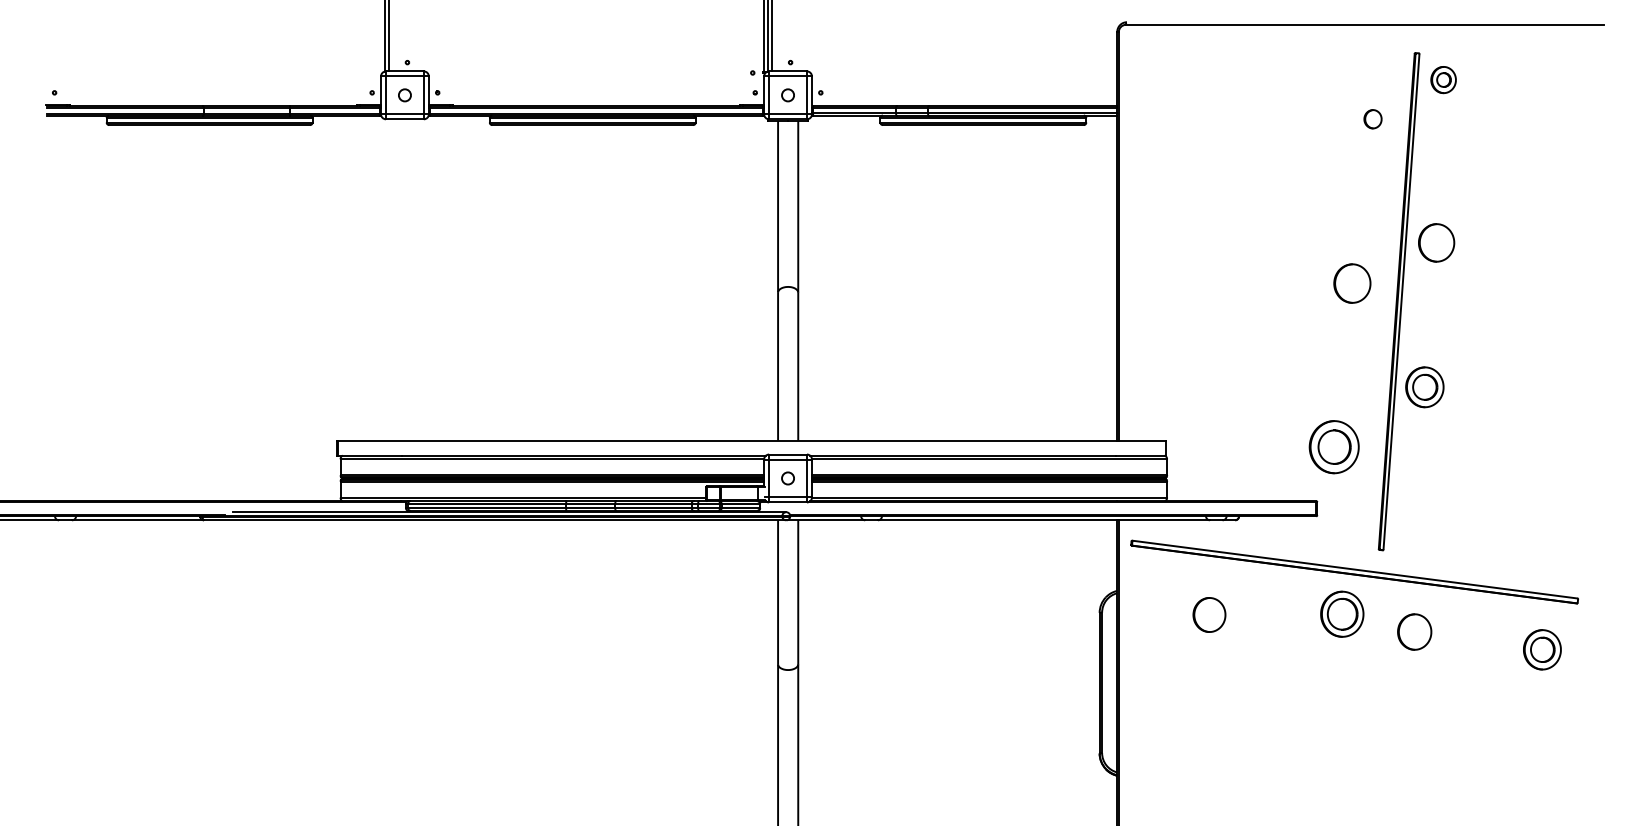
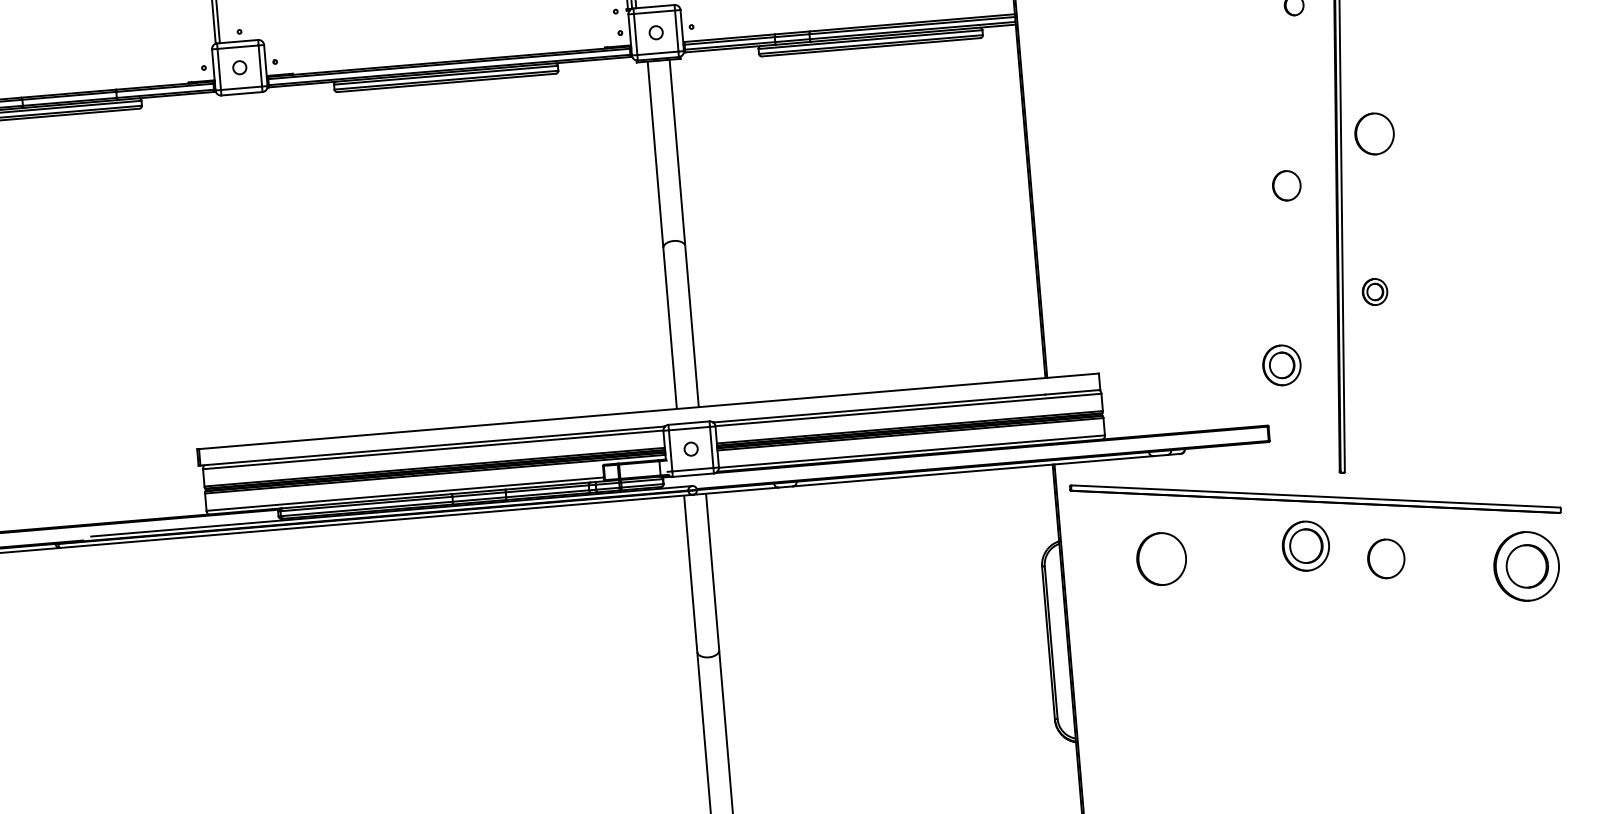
part: (1352, 283) -> (1286, 185), size x0.7
part: (1424, 387) -> (1374, 292), size x0.6
part: (1333, 447) -> (1281, 365), size x0.7
part: (1209, 614) -> (1161, 558), size x1.4
part: (1542, 649) -> (1526, 566), size x1.6

